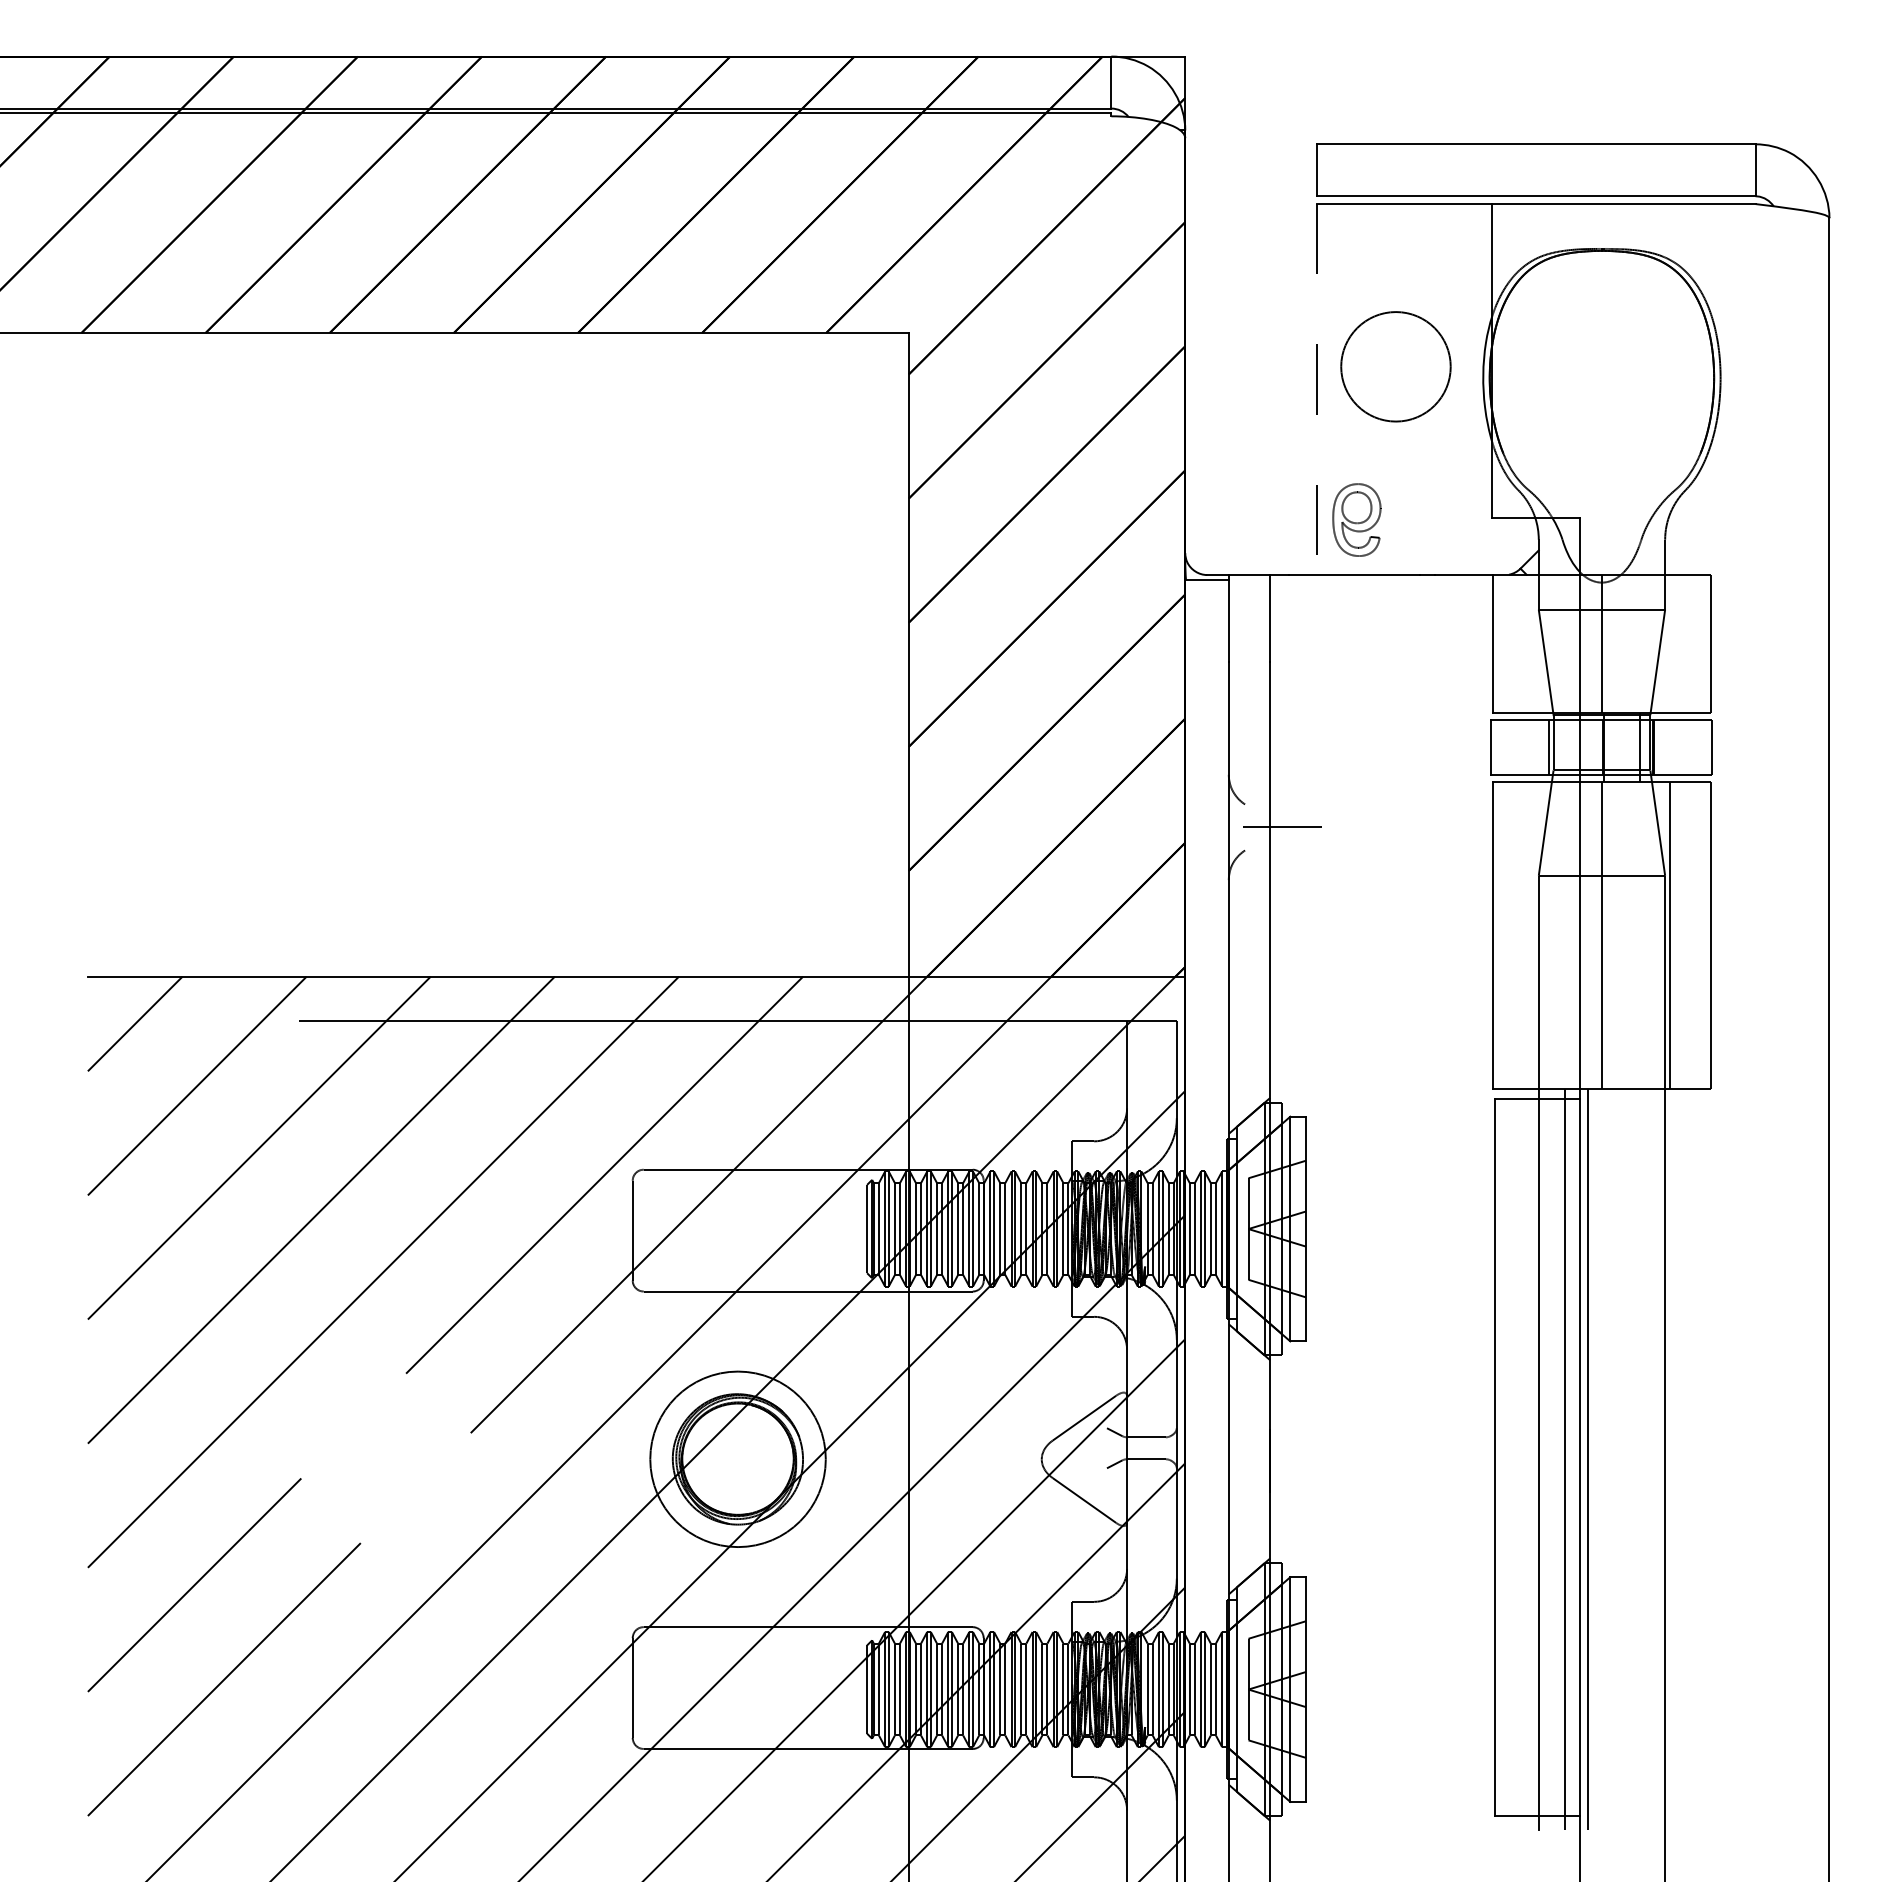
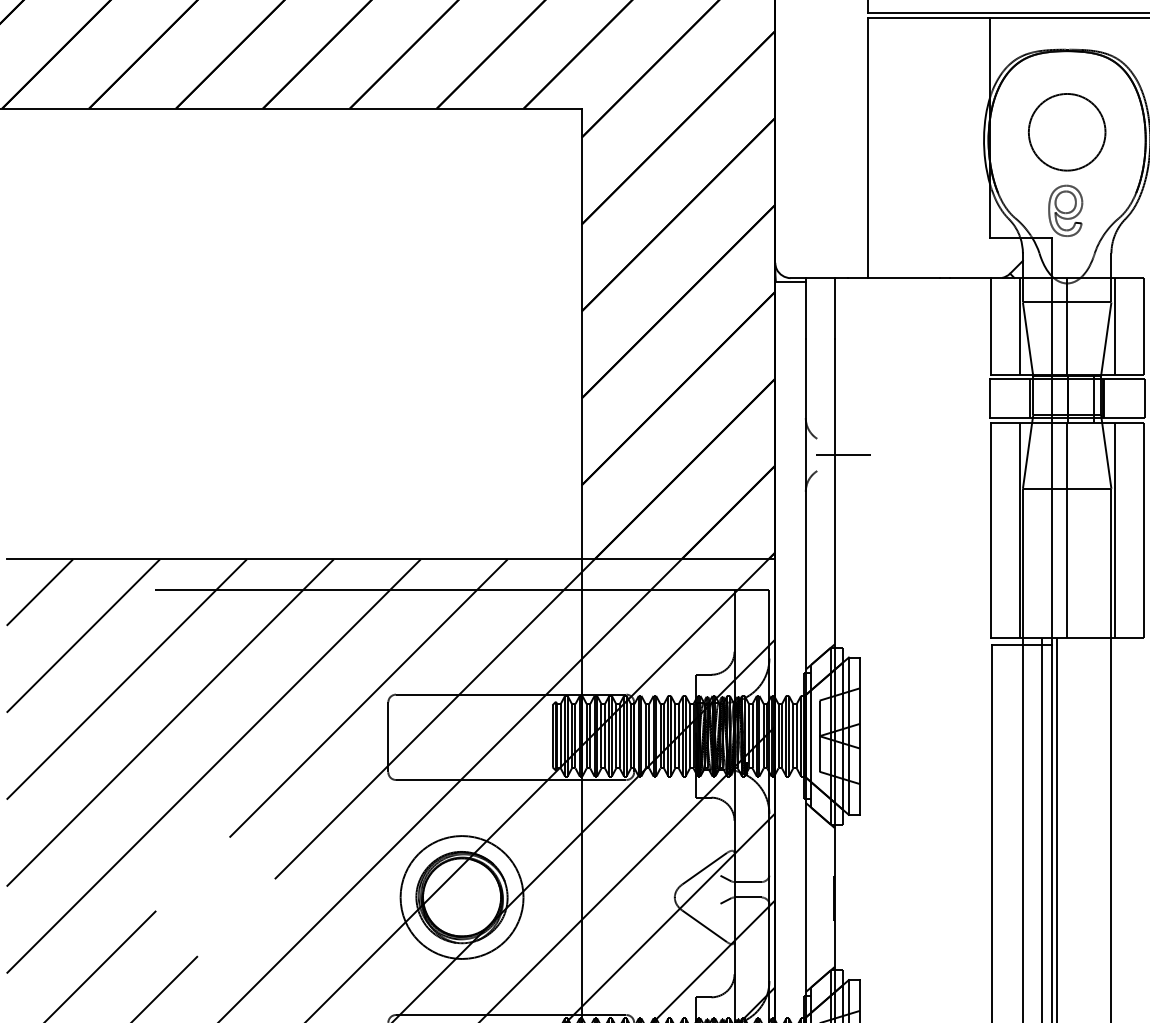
circle: (1395, 366) -> (1066, 132), moved
line: (1316, 389) -> (867, 148), dashed -> solid
part: (1356, 519) -> (1065, 210), moved
line: (1534, 643) -> (1019, 326), added
line: (1669, 643) -> (1114, 326), added
line: (1534, 935) -> (1019, 530), added

